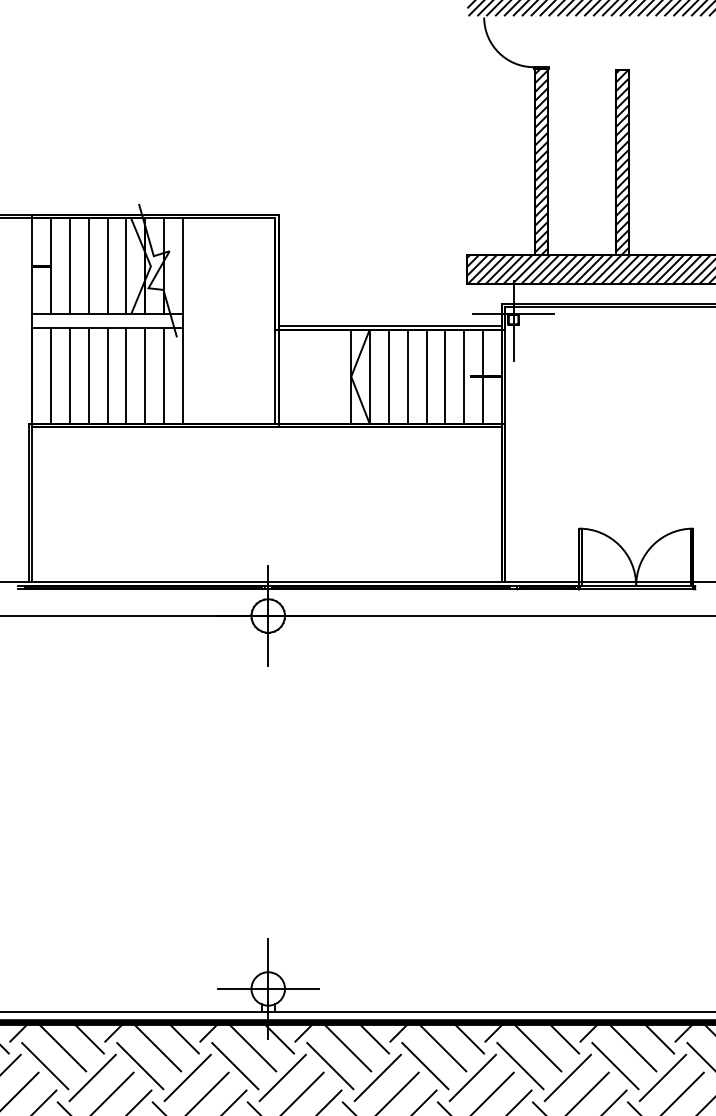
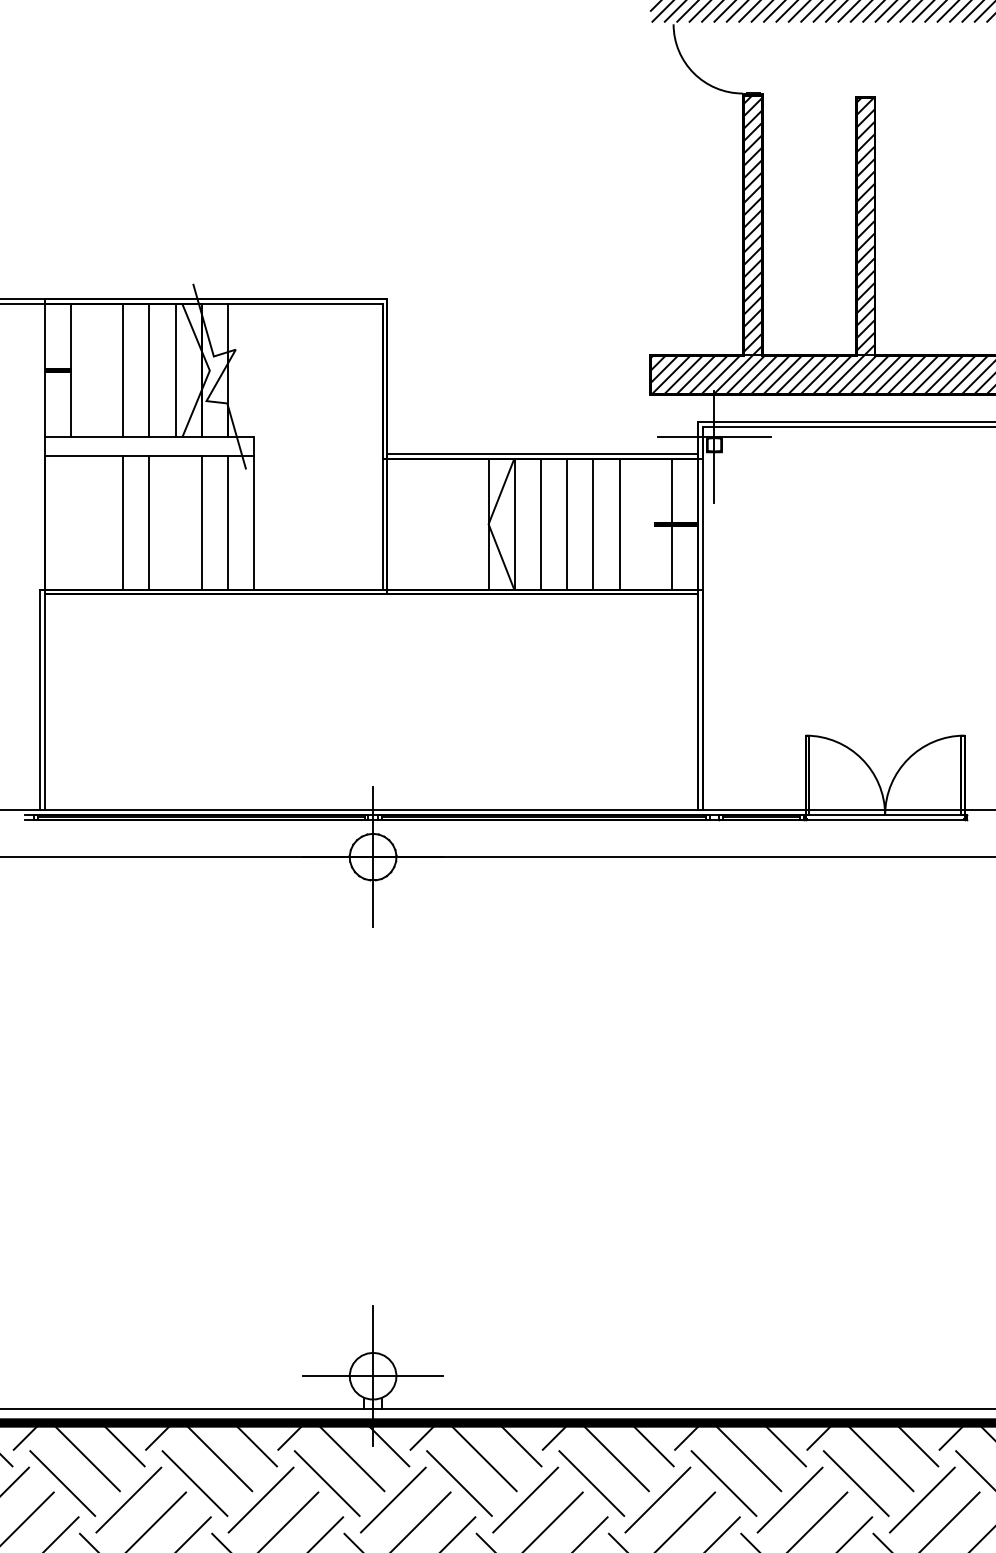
line: (69, 266) -> (96, 370), removed
line: (182, 266) -> (253, 370), removed
line: (51, 375) -> (71, 522), removed
line: (69, 375) -> (96, 522), removed
line: (126, 375) -> (175, 522), removed
line: (464, 376) -> (646, 523), removed

